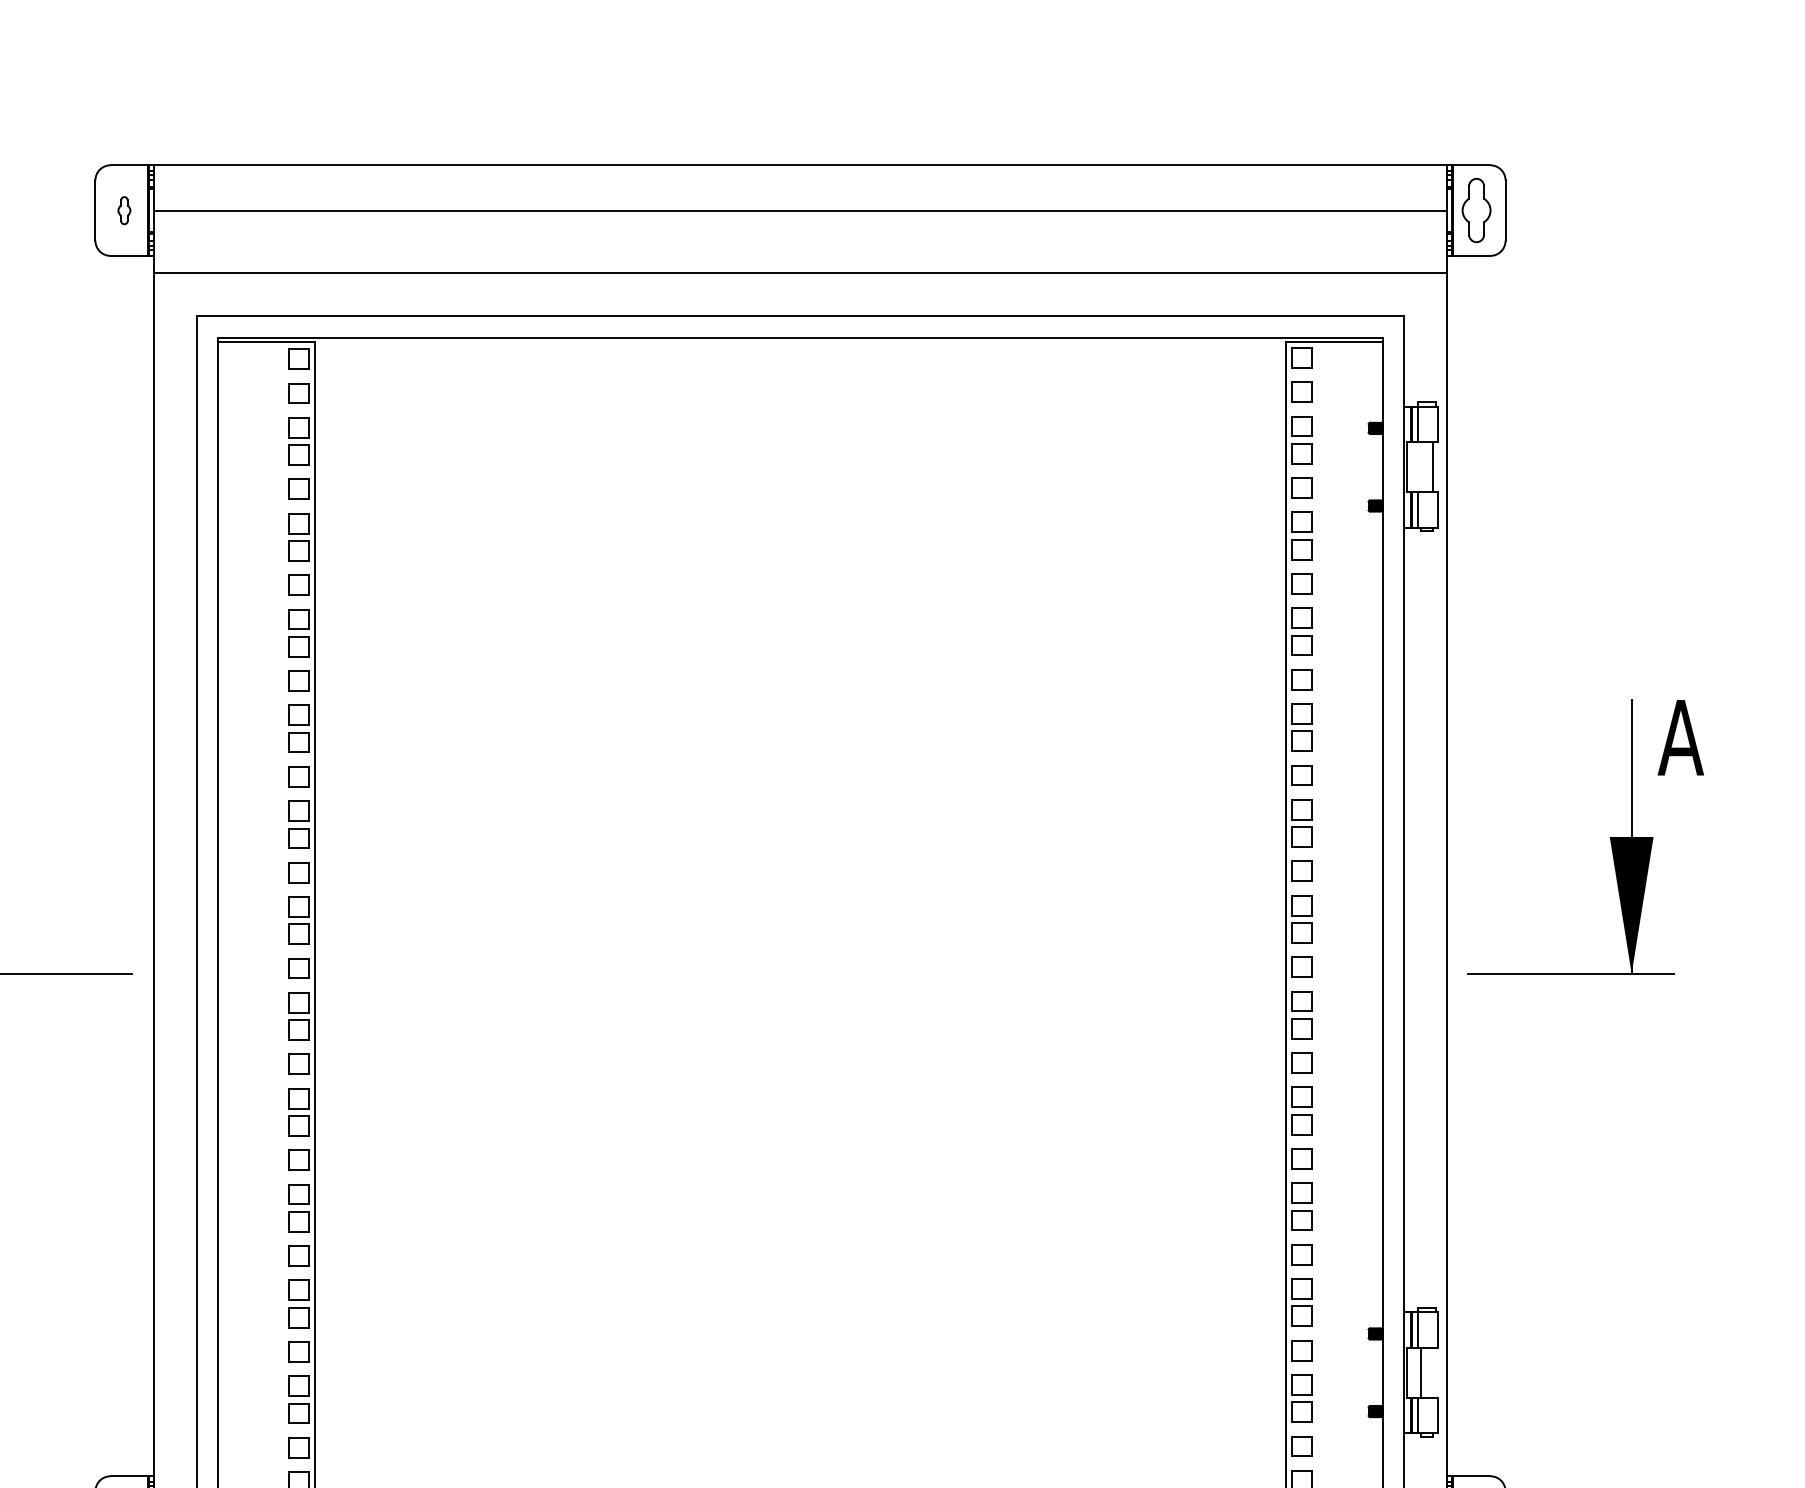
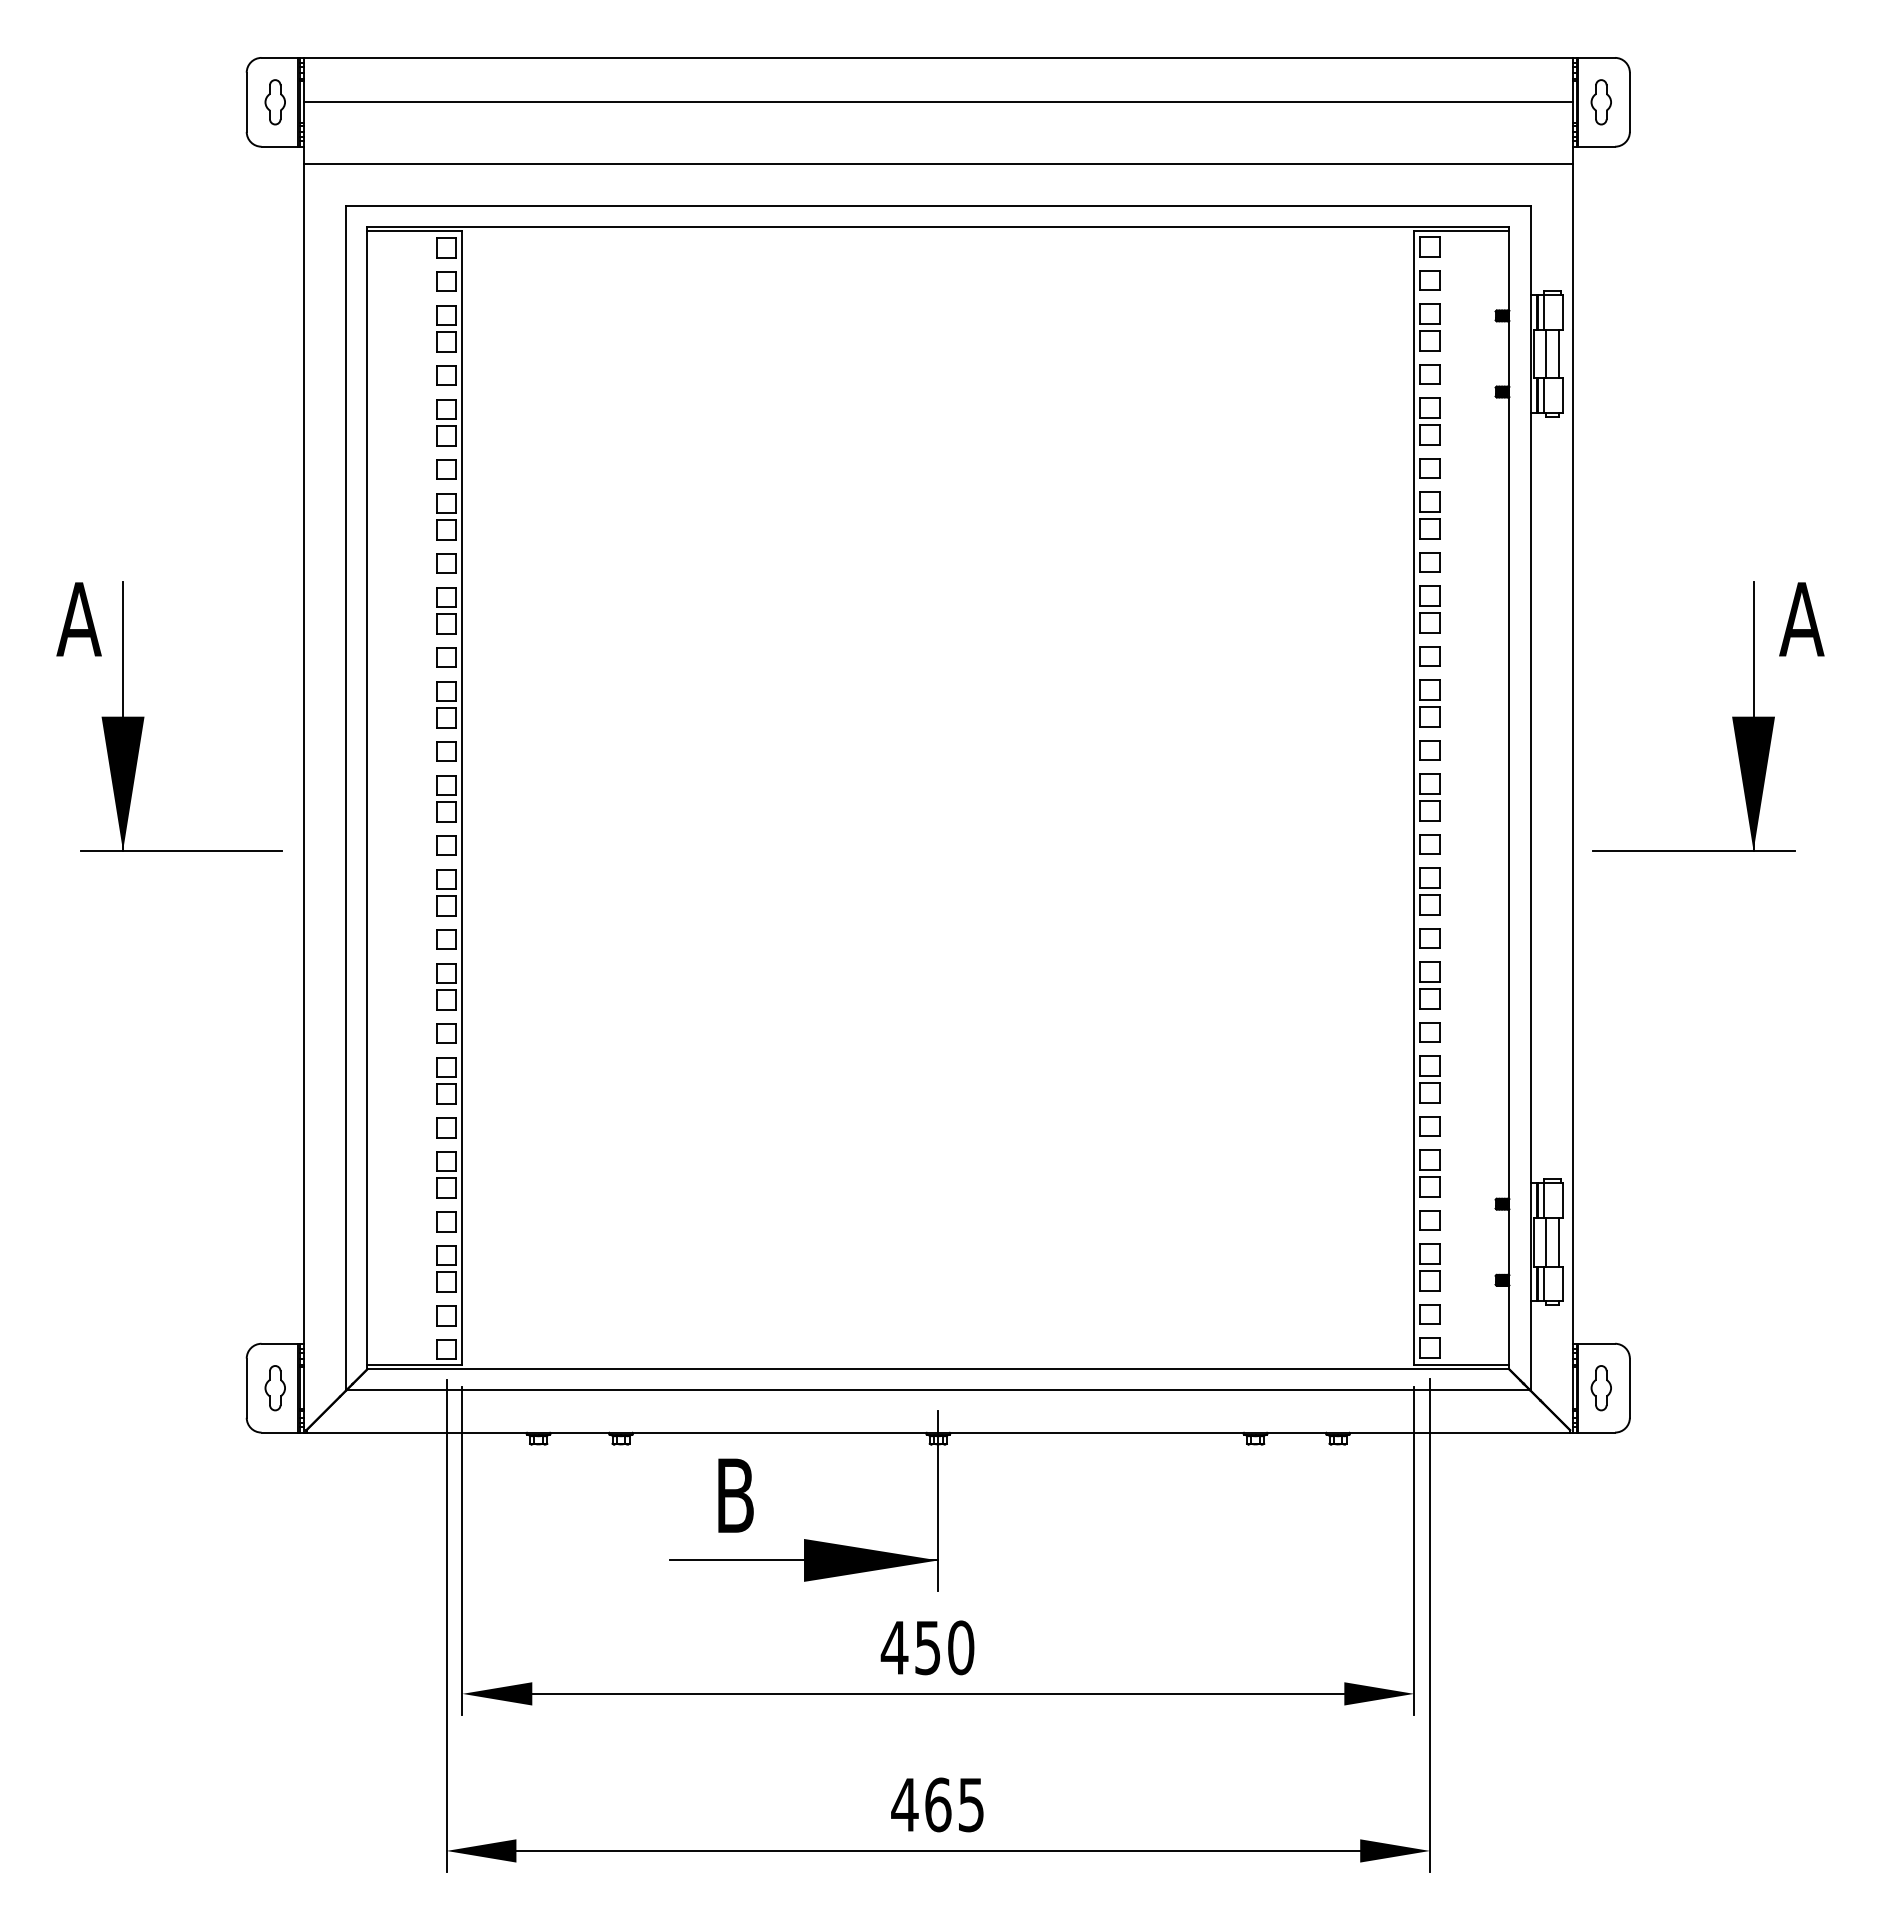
part: (123, 210) -> (274, 102), size x1.67
part: (1475, 210) -> (1600, 102), size x0.71
line: (1420, 466) -> (1546, 353), added
line: (1432, 1372) -> (1558, 1241), added

